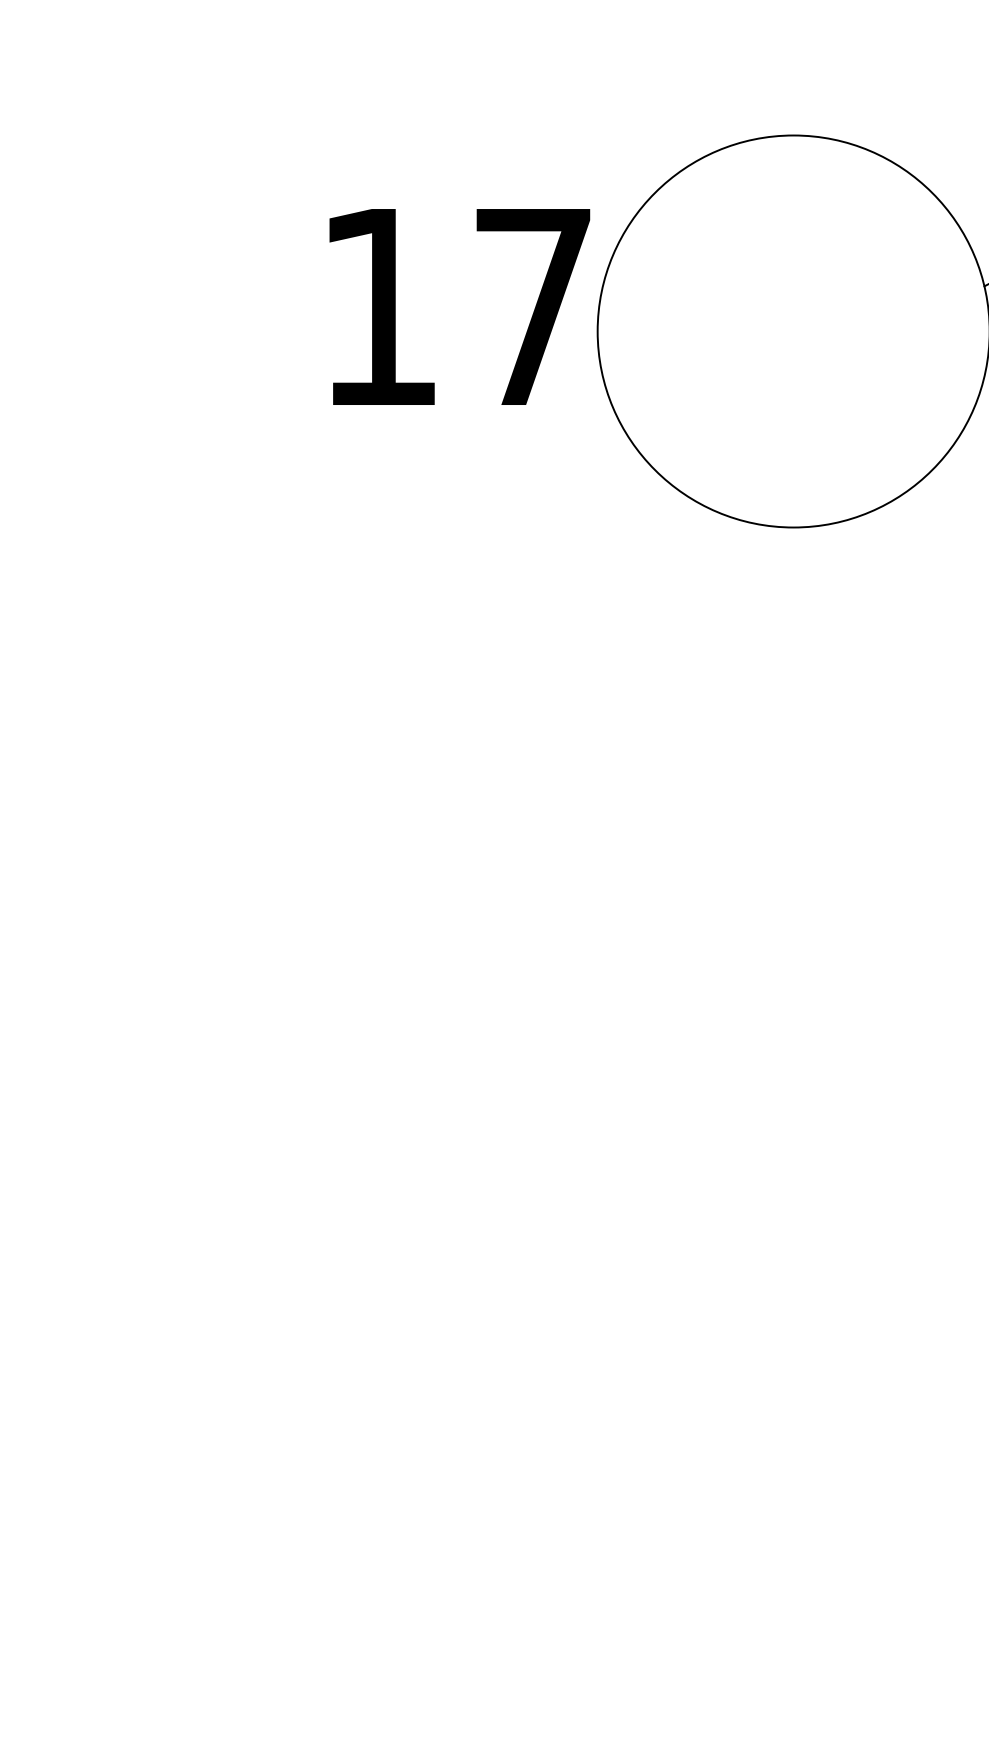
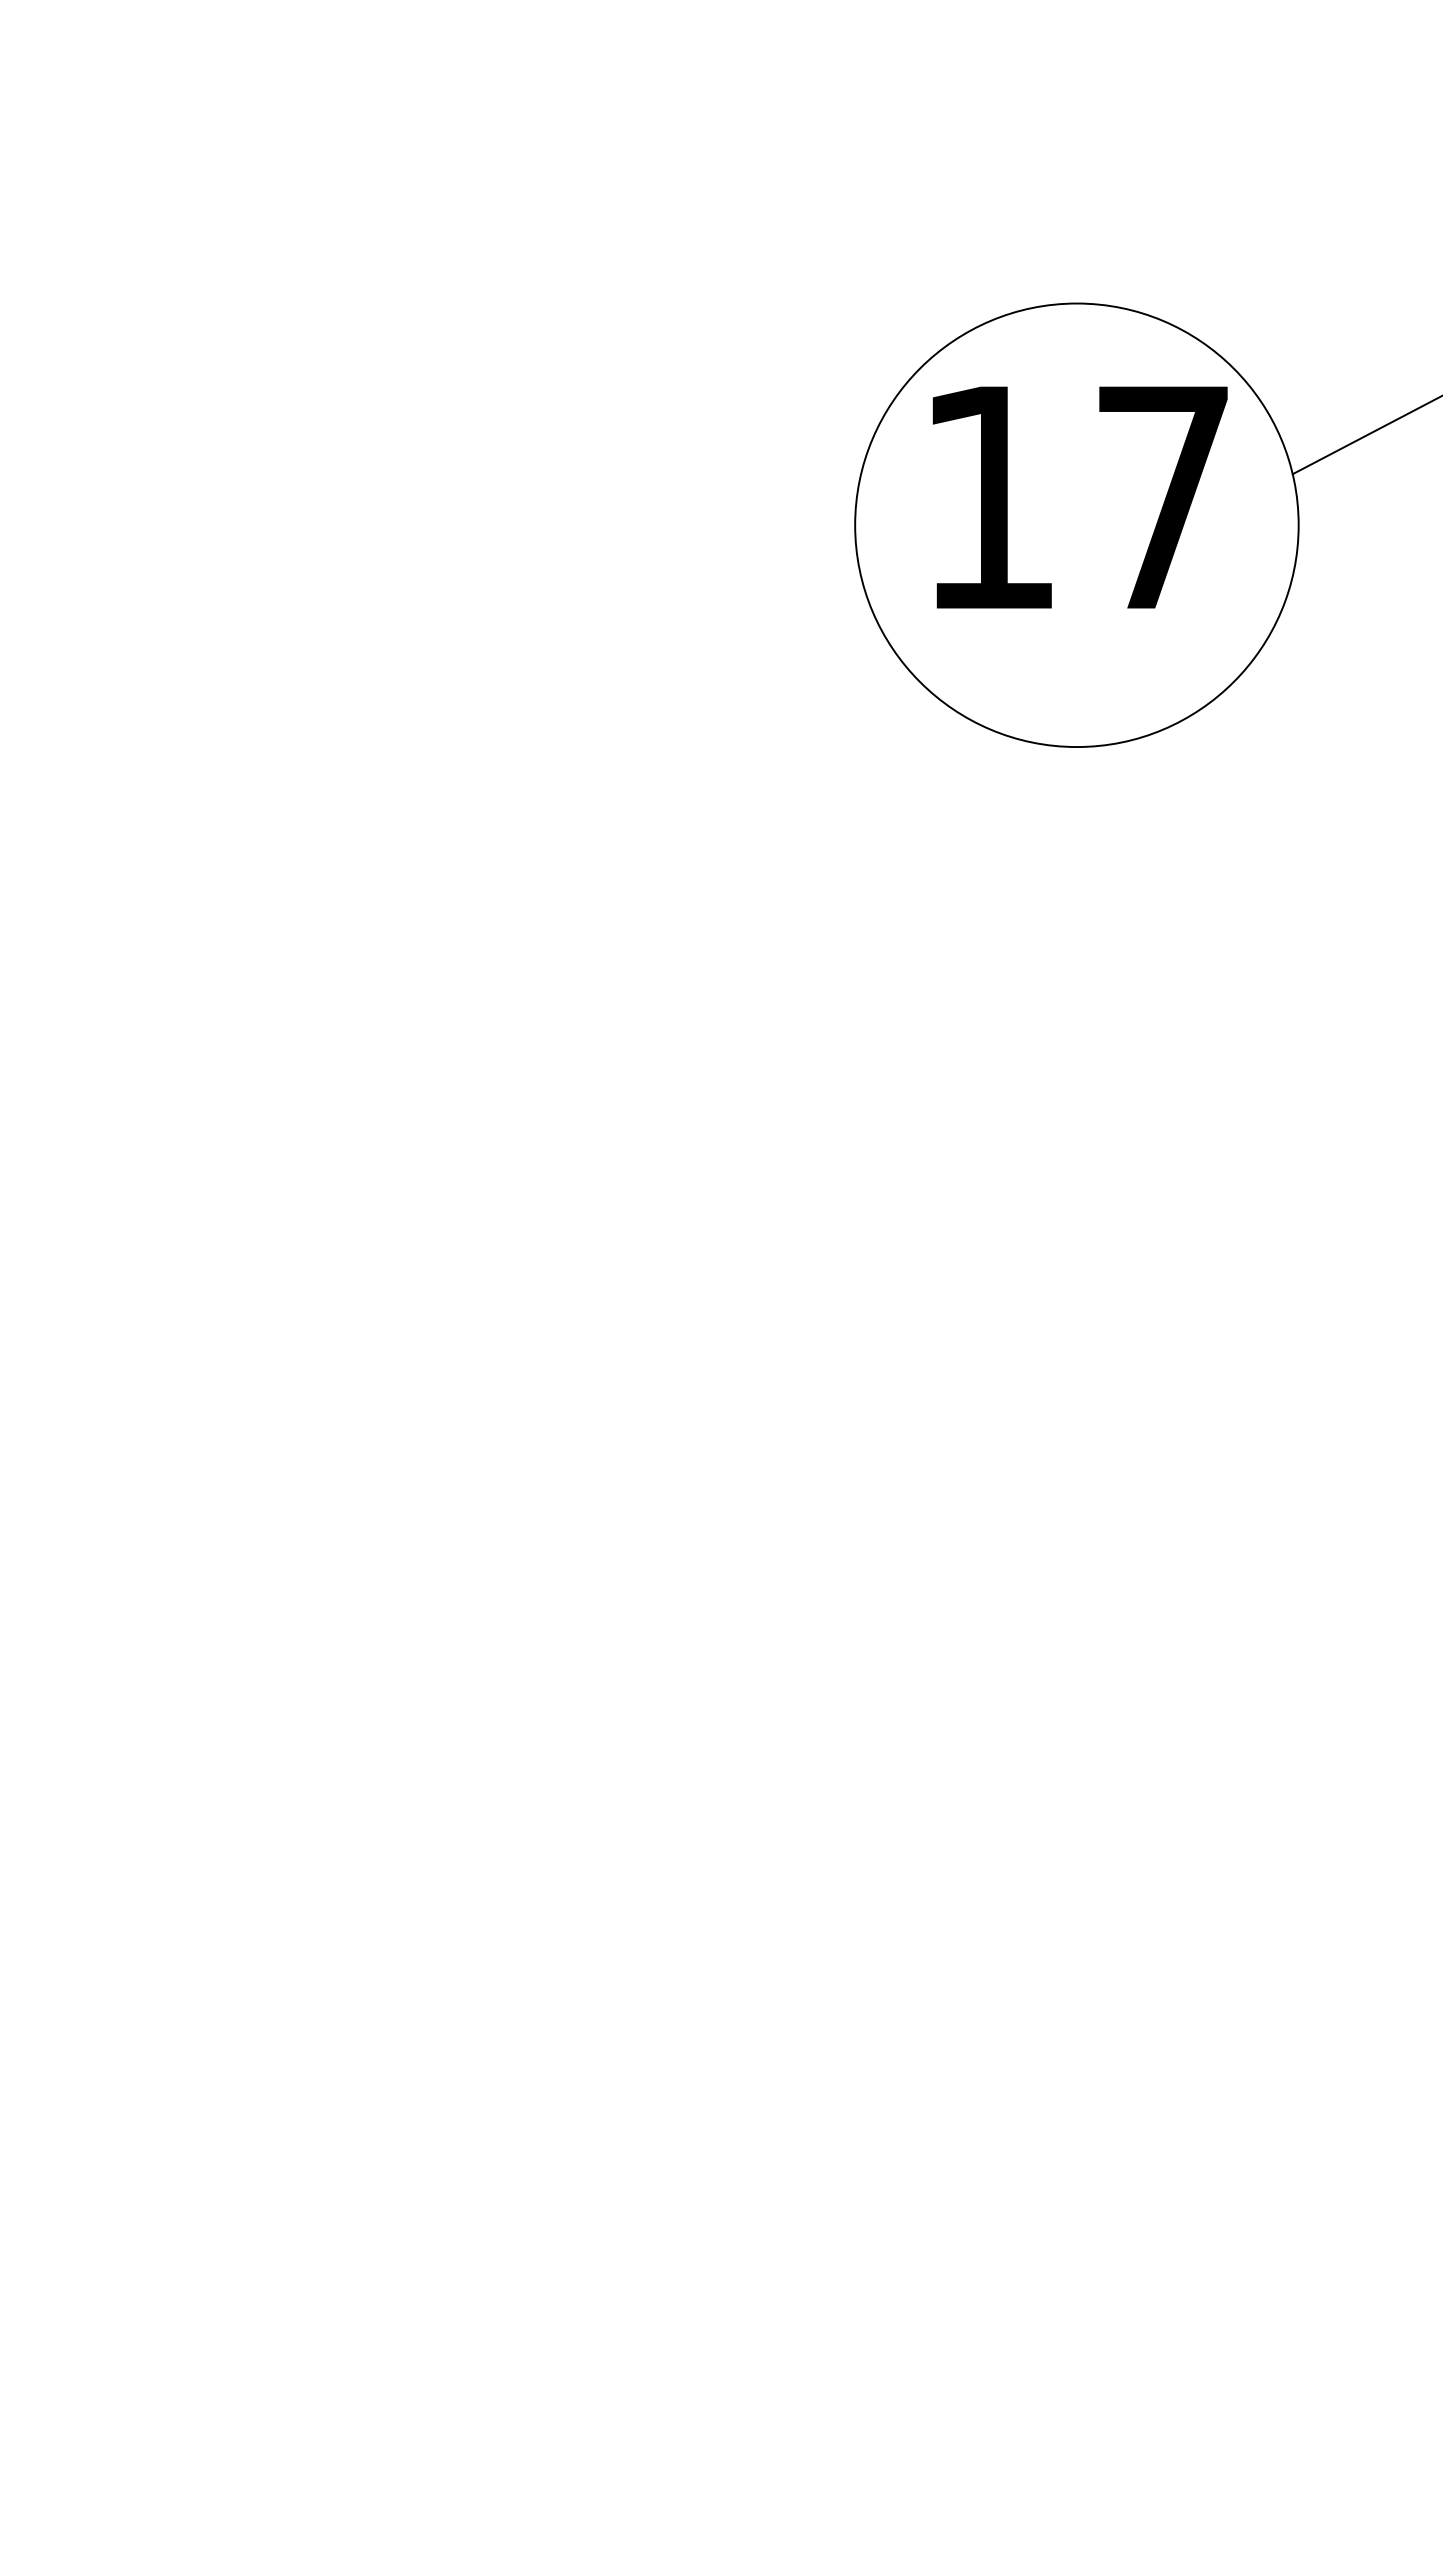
text: (459, 306) -> (1079, 497), moved

